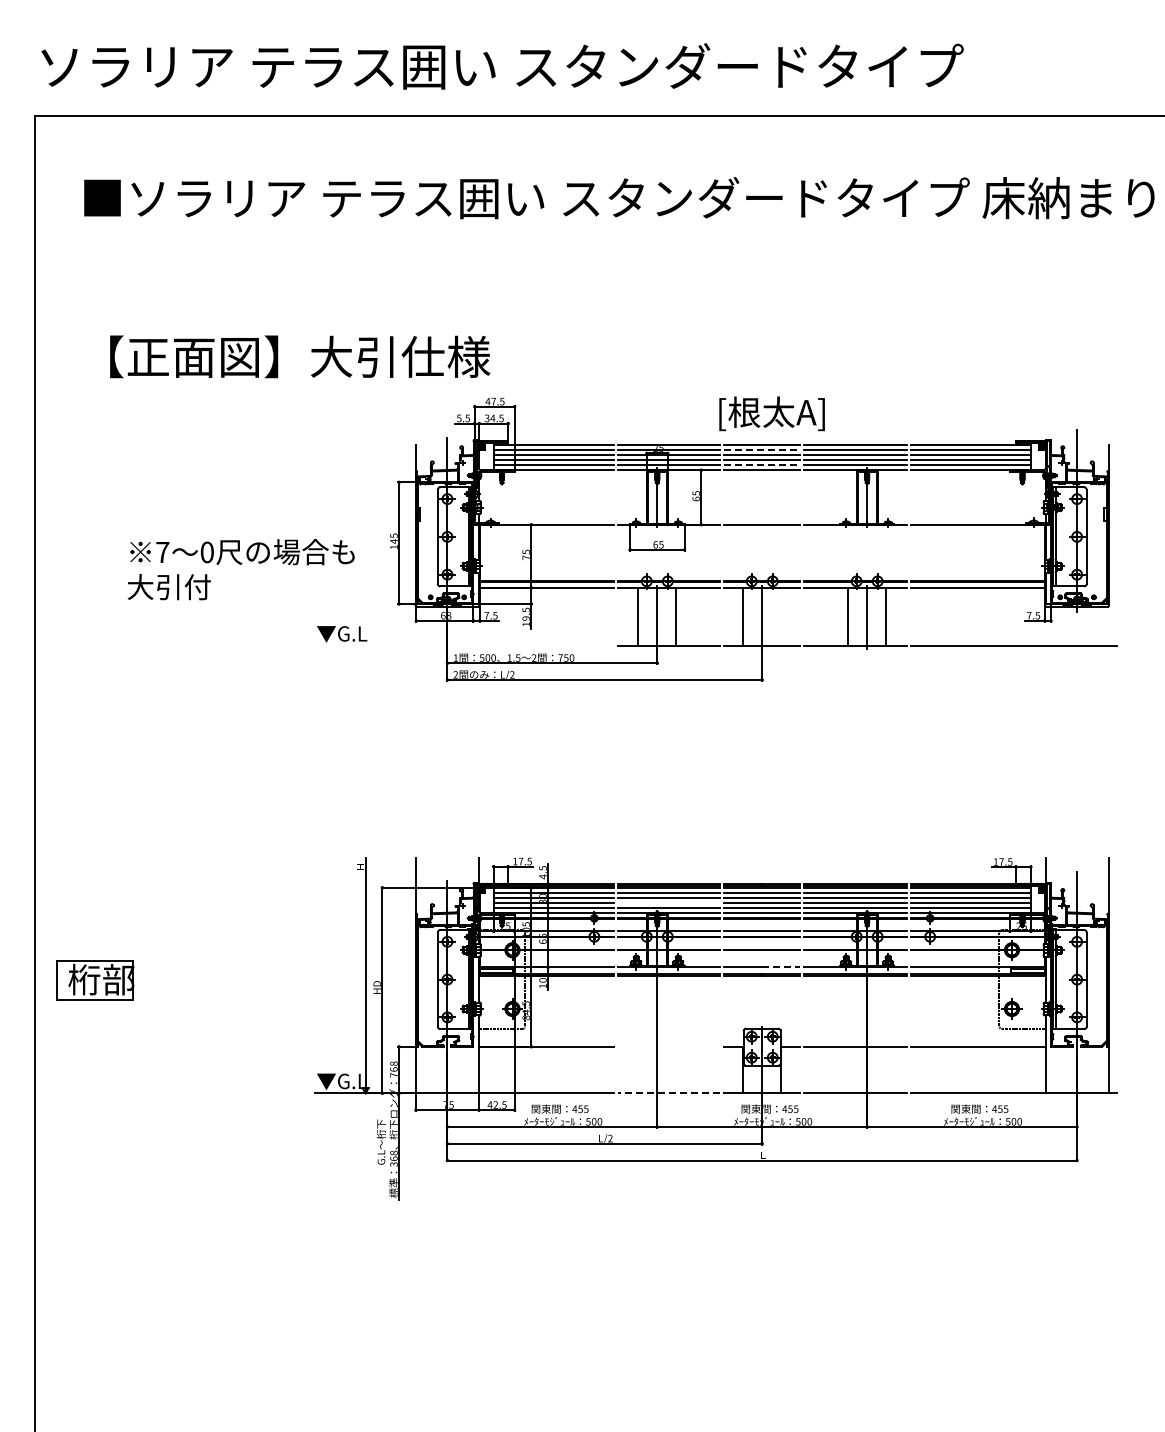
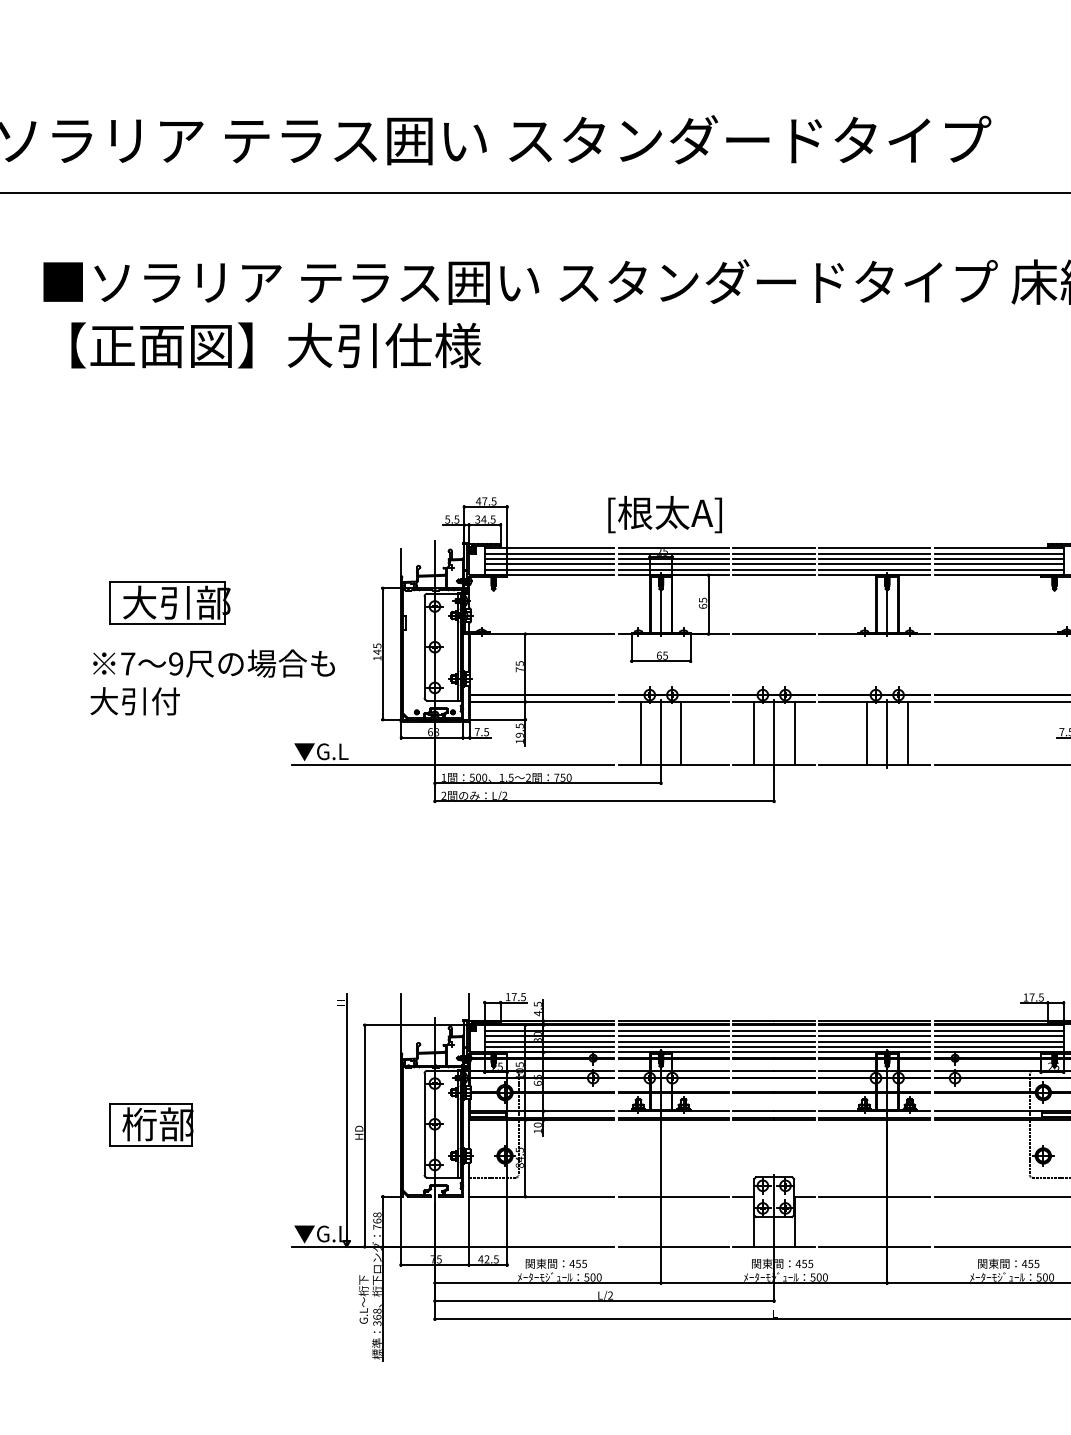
text: (300, 356) -> (276, 345), moved
text: (771, 413) -> (664, 514), moved
line: (762, 450) -> (774, 554), dashed -> solid
line: (762, 465) -> (774, 570), dashed -> solid
part: (201, 495) -> (169, 602), added
text: (206, 552) -> (175, 664), 0 -> 9
line: (781, 616) -> (794, 732), added
line: (463, 646) -> (452, 765), added
line: (669, 902) -> (674, 1041), added
line: (781, 967) -> (794, 1111), dashed -> solid
part: (95, 980) -> (151, 1125), moved
line: (669, 1046) -> (674, 1196), added
line: (668, 1093) -> (673, 1247), dashed -> solid

